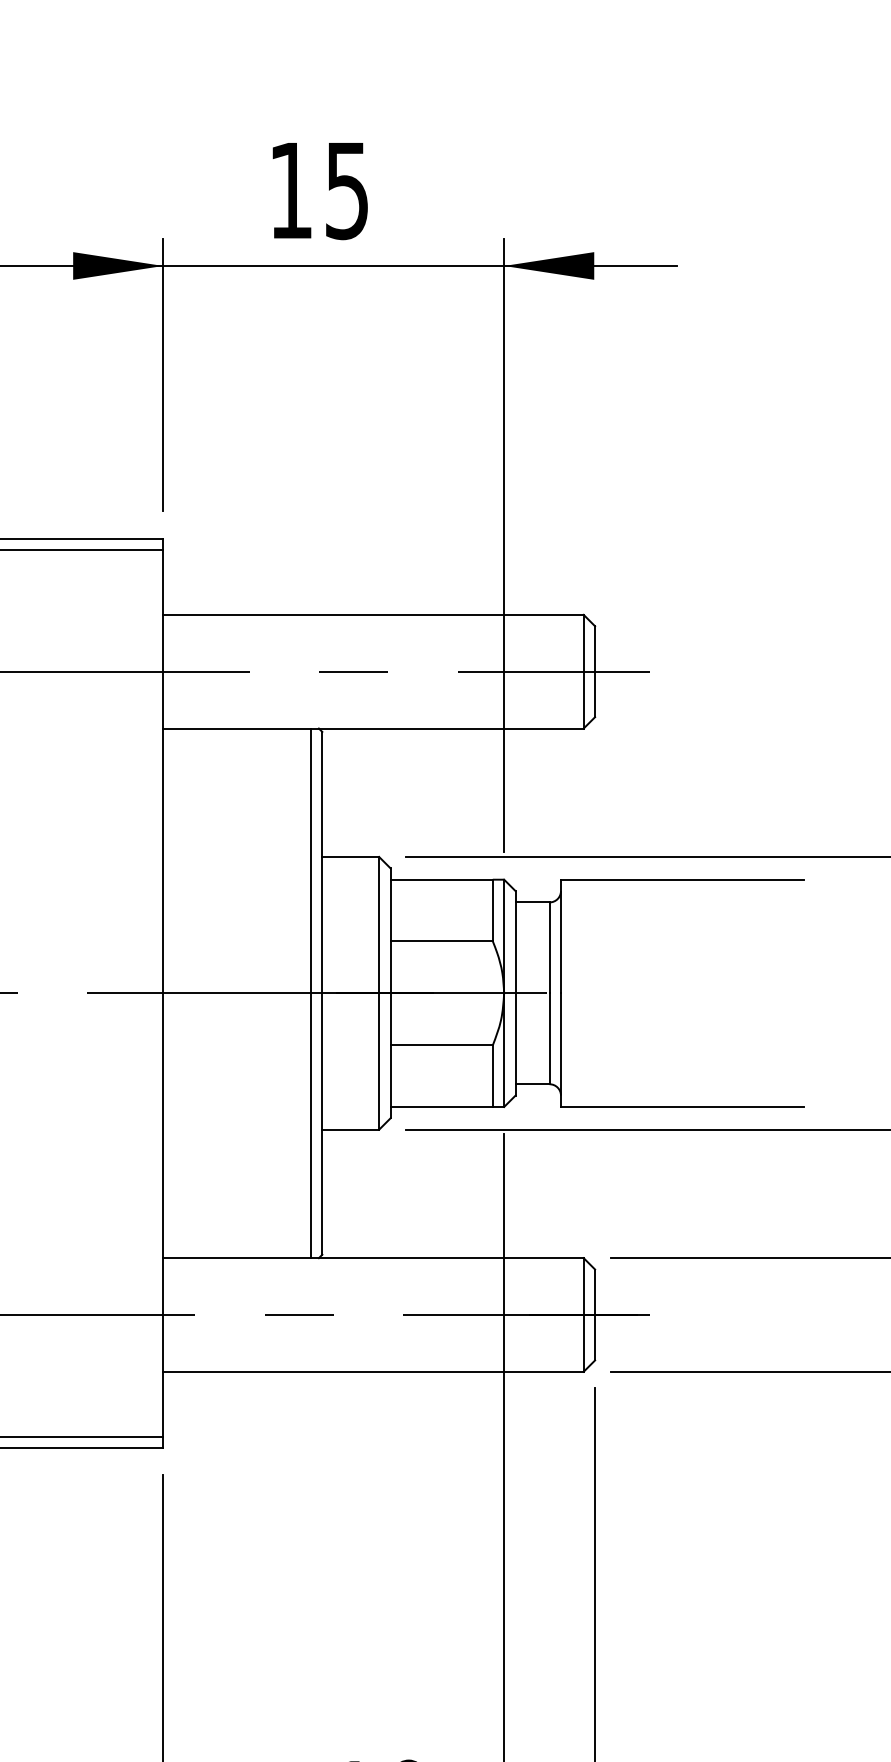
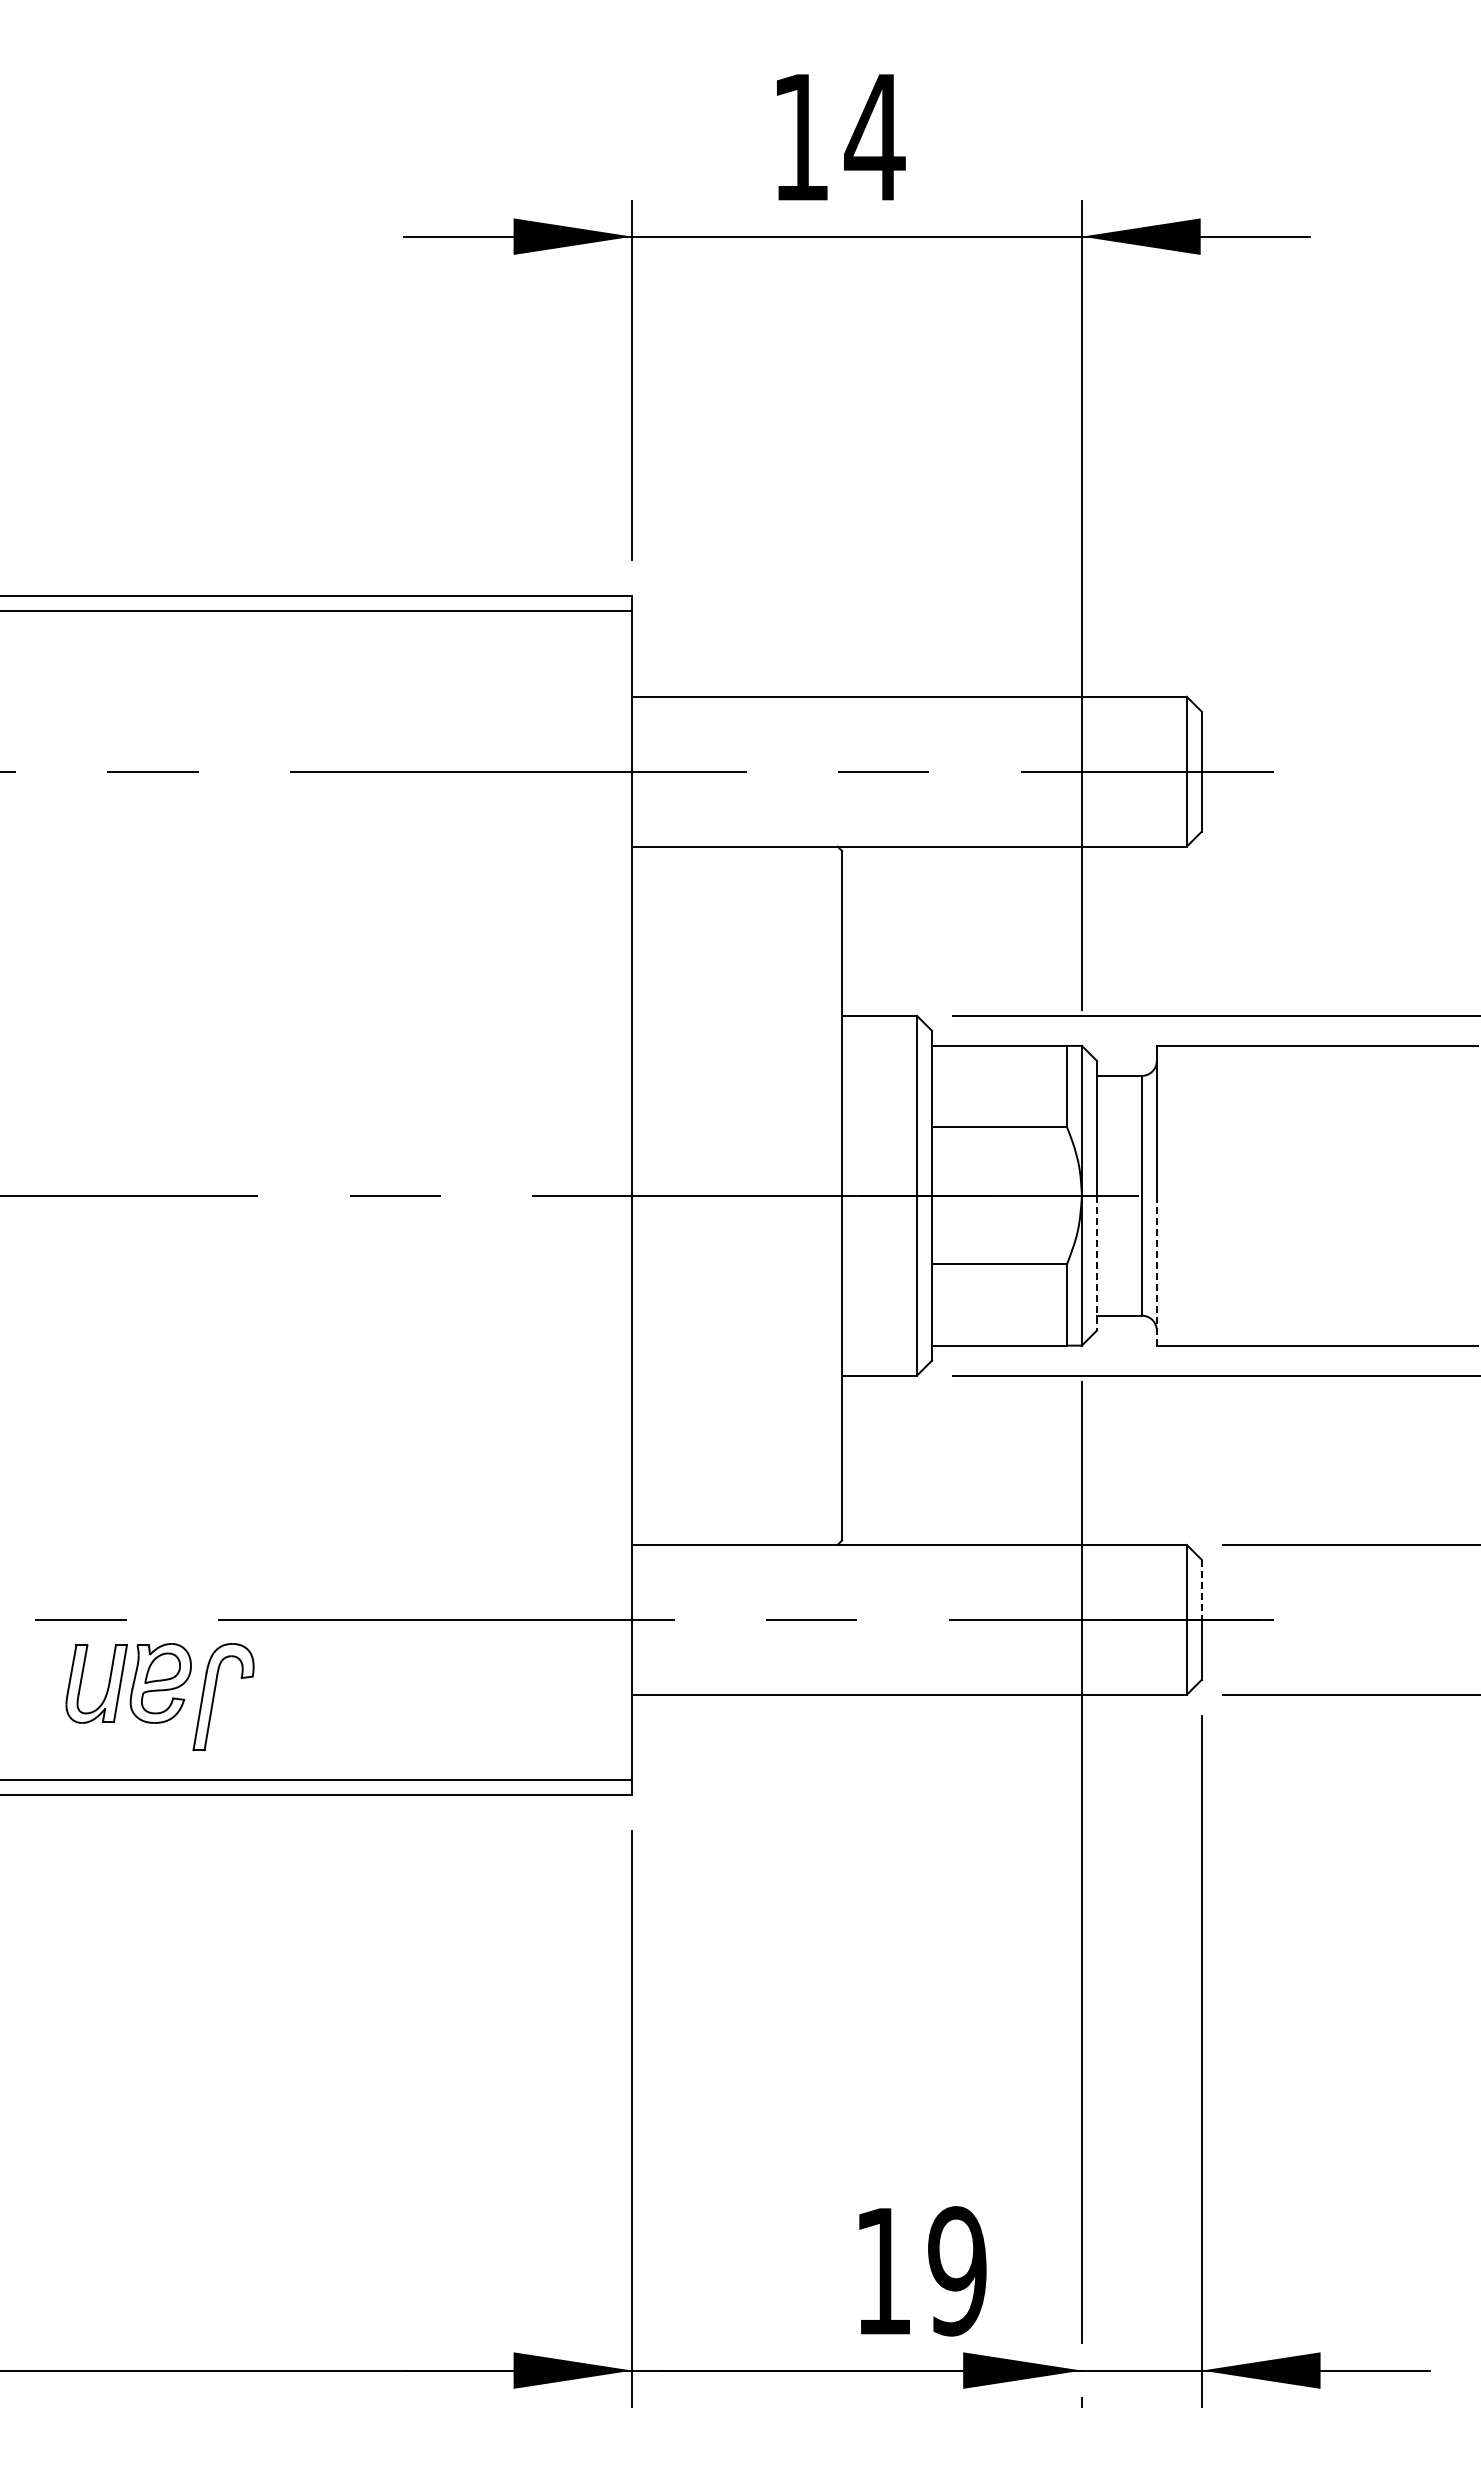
text: (346, 191) -> (874, 138), 15 -> 14
line: (311, 993) -> (827, 1195), removed
line: (515, 1044) -> (1096, 1263), solid -> dashed
line: (560, 1050) -> (1156, 1270), solid -> dashed
line: (594, 1291) -> (1201, 1589), solid -> dashed

